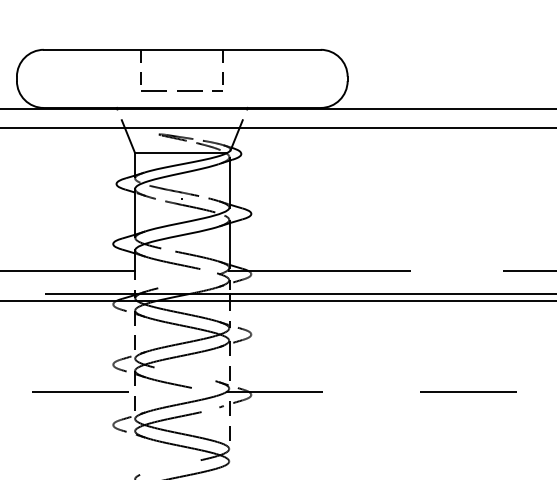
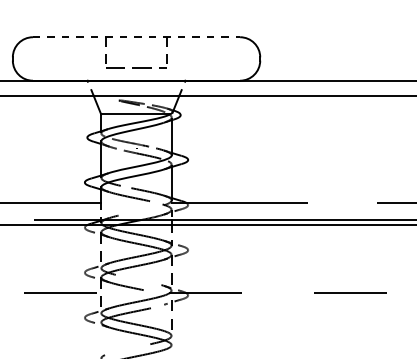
line: (182, 50) -> (136, 37), solid -> dashed

